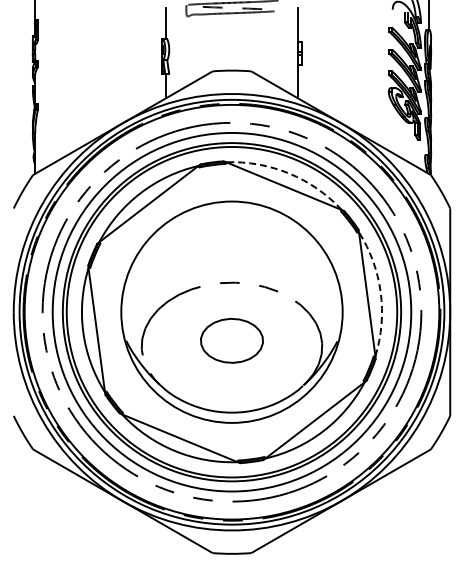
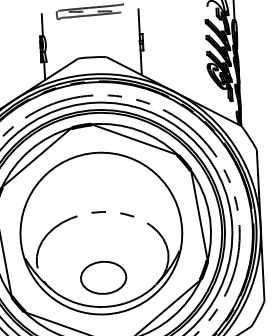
arc: (289, 173) -> (138, 130), dashed -> solid
arc: (380, 292) -> (209, 213), dashed -> solid
part: (231, 340) -> (103, 277), moved

